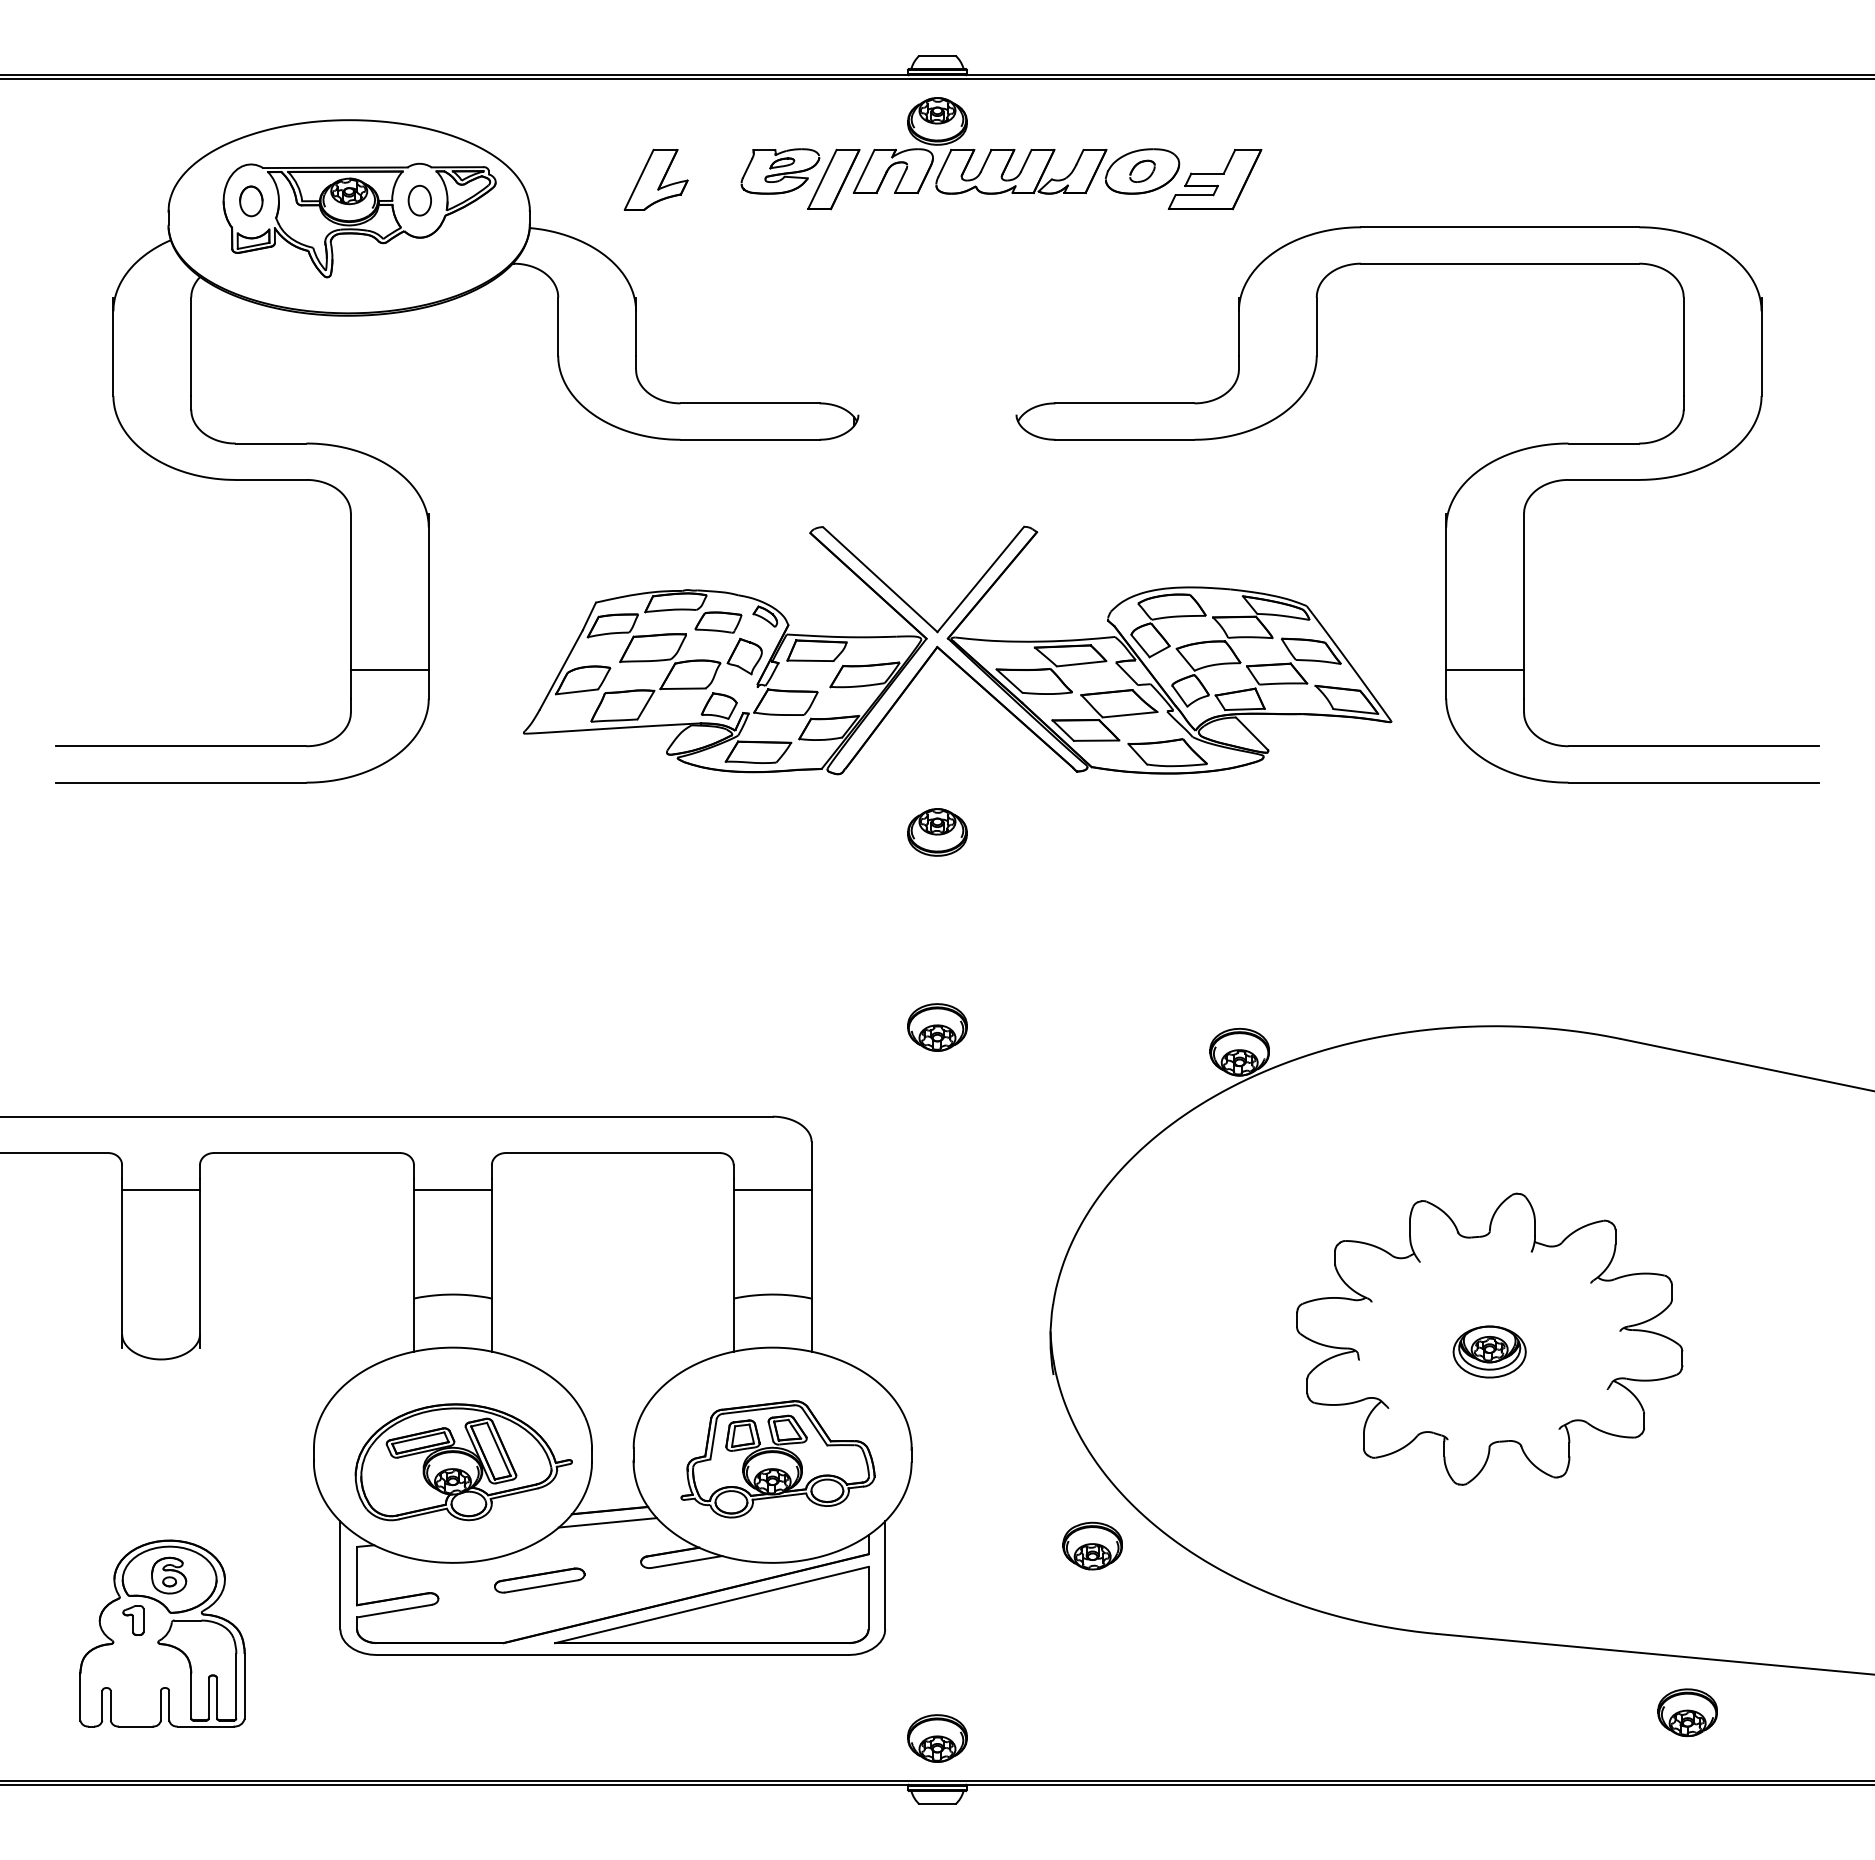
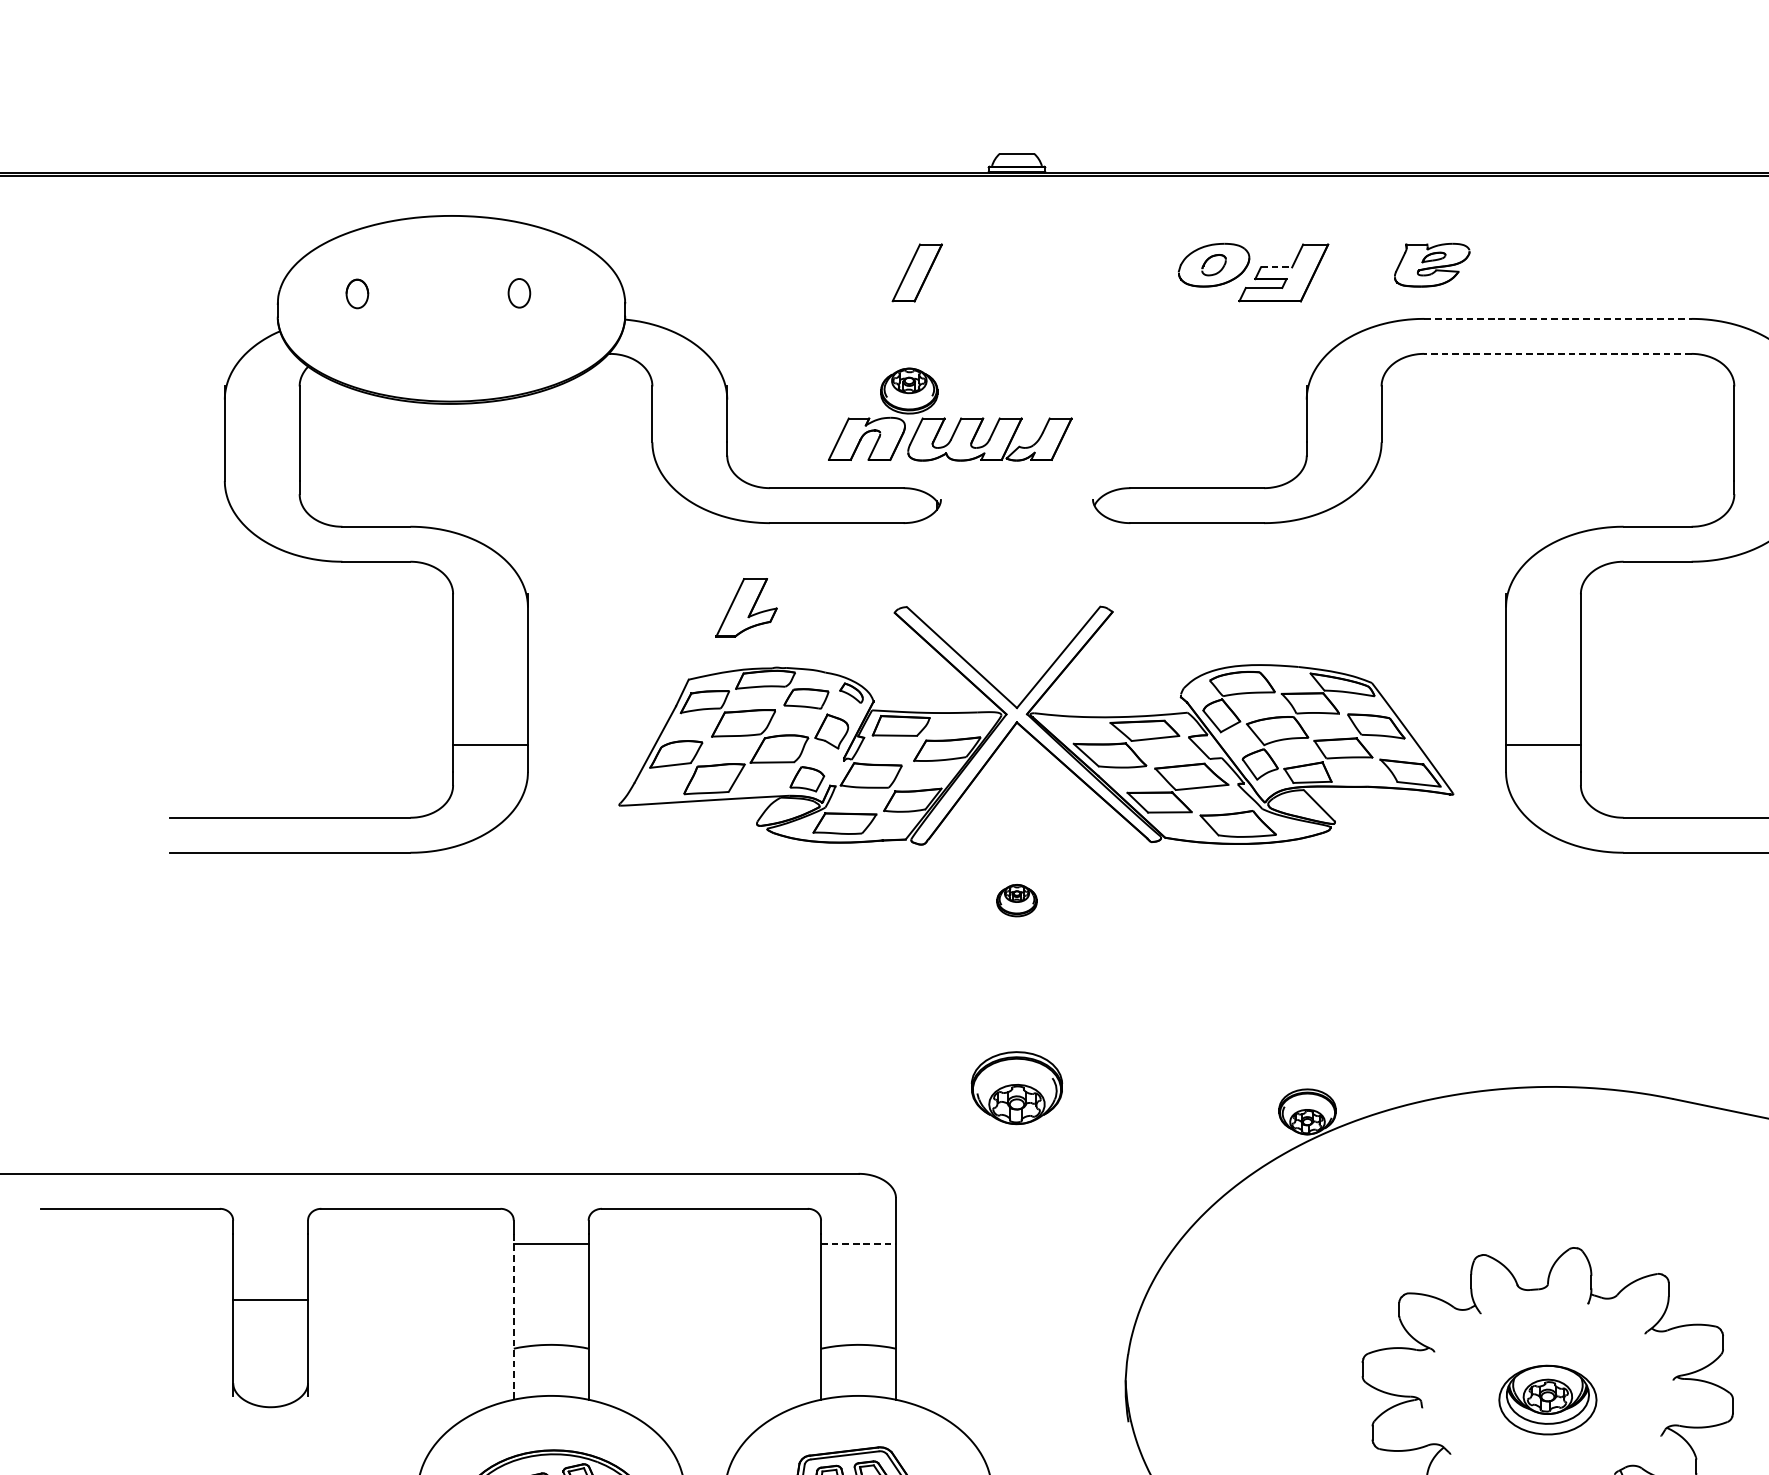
part: (979, 145) -> (949, 414), moved
part: (780, 171) -> (1432, 265), moved
line: (1208, 173) -> (1277, 267), solid -> dashed
part: (655, 179) -> (745, 607), moved
part: (359, 220) -> (461, 312), removed
line: (1500, 227) -> (1558, 319), solid -> dashed
line: (1500, 263) -> (1558, 353), solid -> dashed
part: (937, 832) -> (1017, 900), size x0.7
part: (937, 1027) -> (1017, 1088), size x1.6
line: (160, 1189) -> (270, 1299), moved
line: (772, 1189) -> (858, 1243), solid -> dashed
line: (414, 1265) -> (514, 1316), solid -> dashed
part: (1489, 1351) -> (1547, 1399), size x1.4

